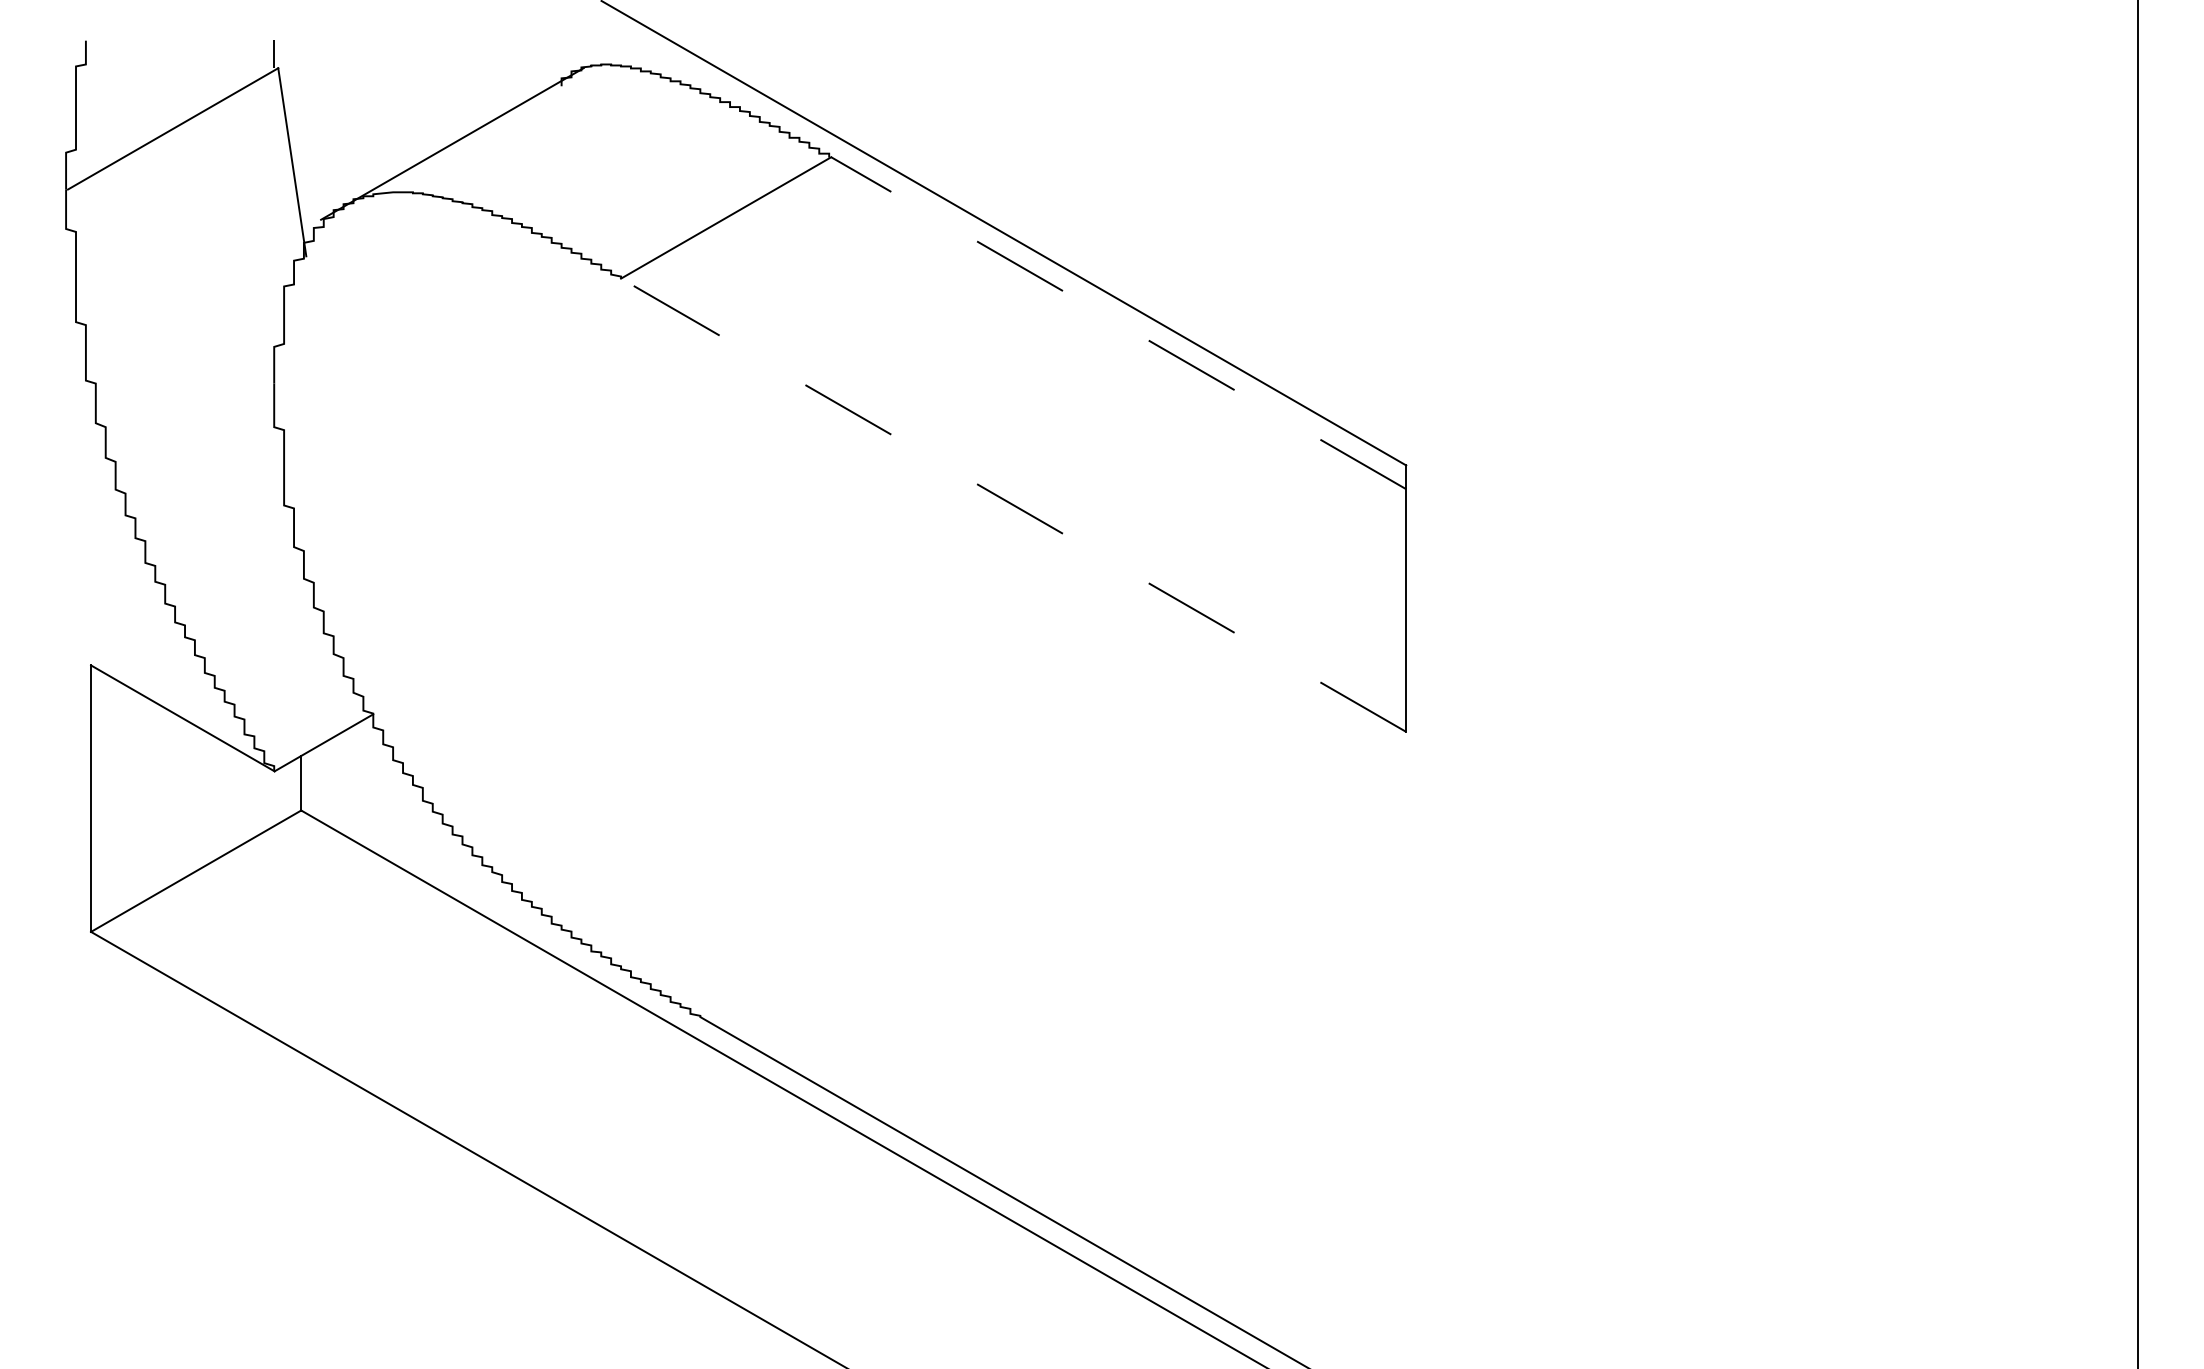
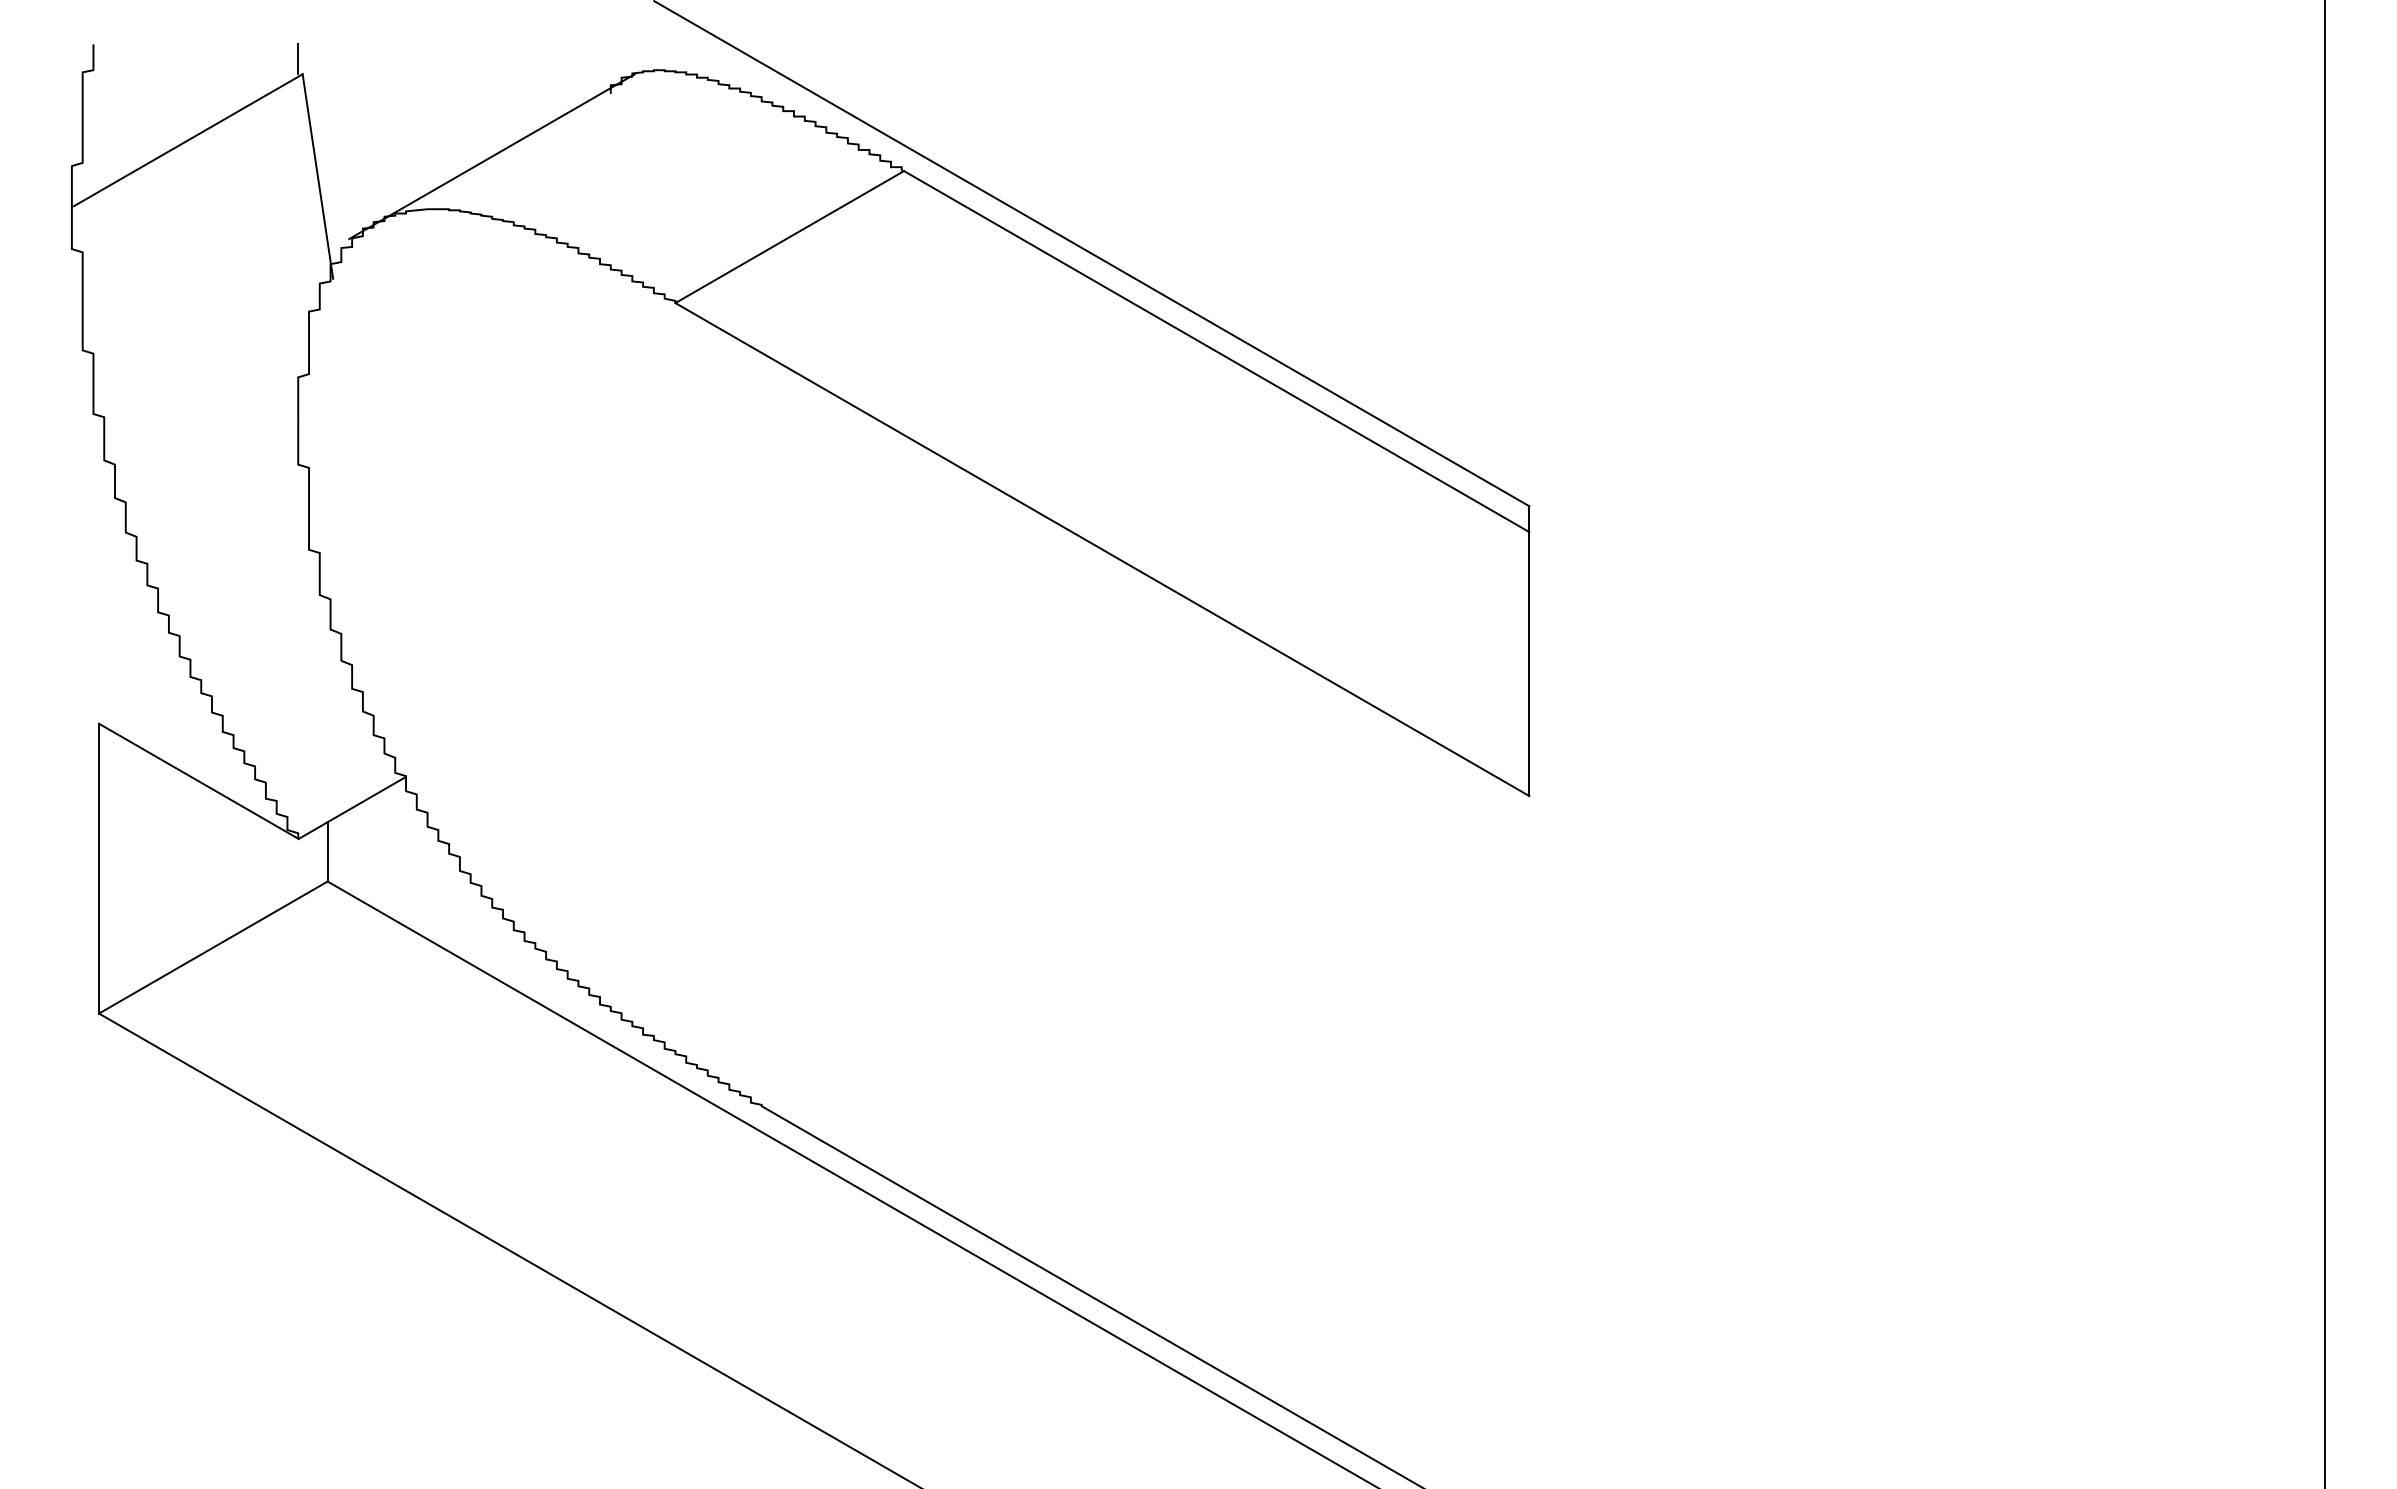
line: (1118, 323) -> (1216, 351), dashed -> solid
line: (1013, 505) -> (1102, 549), dashed -> solid

